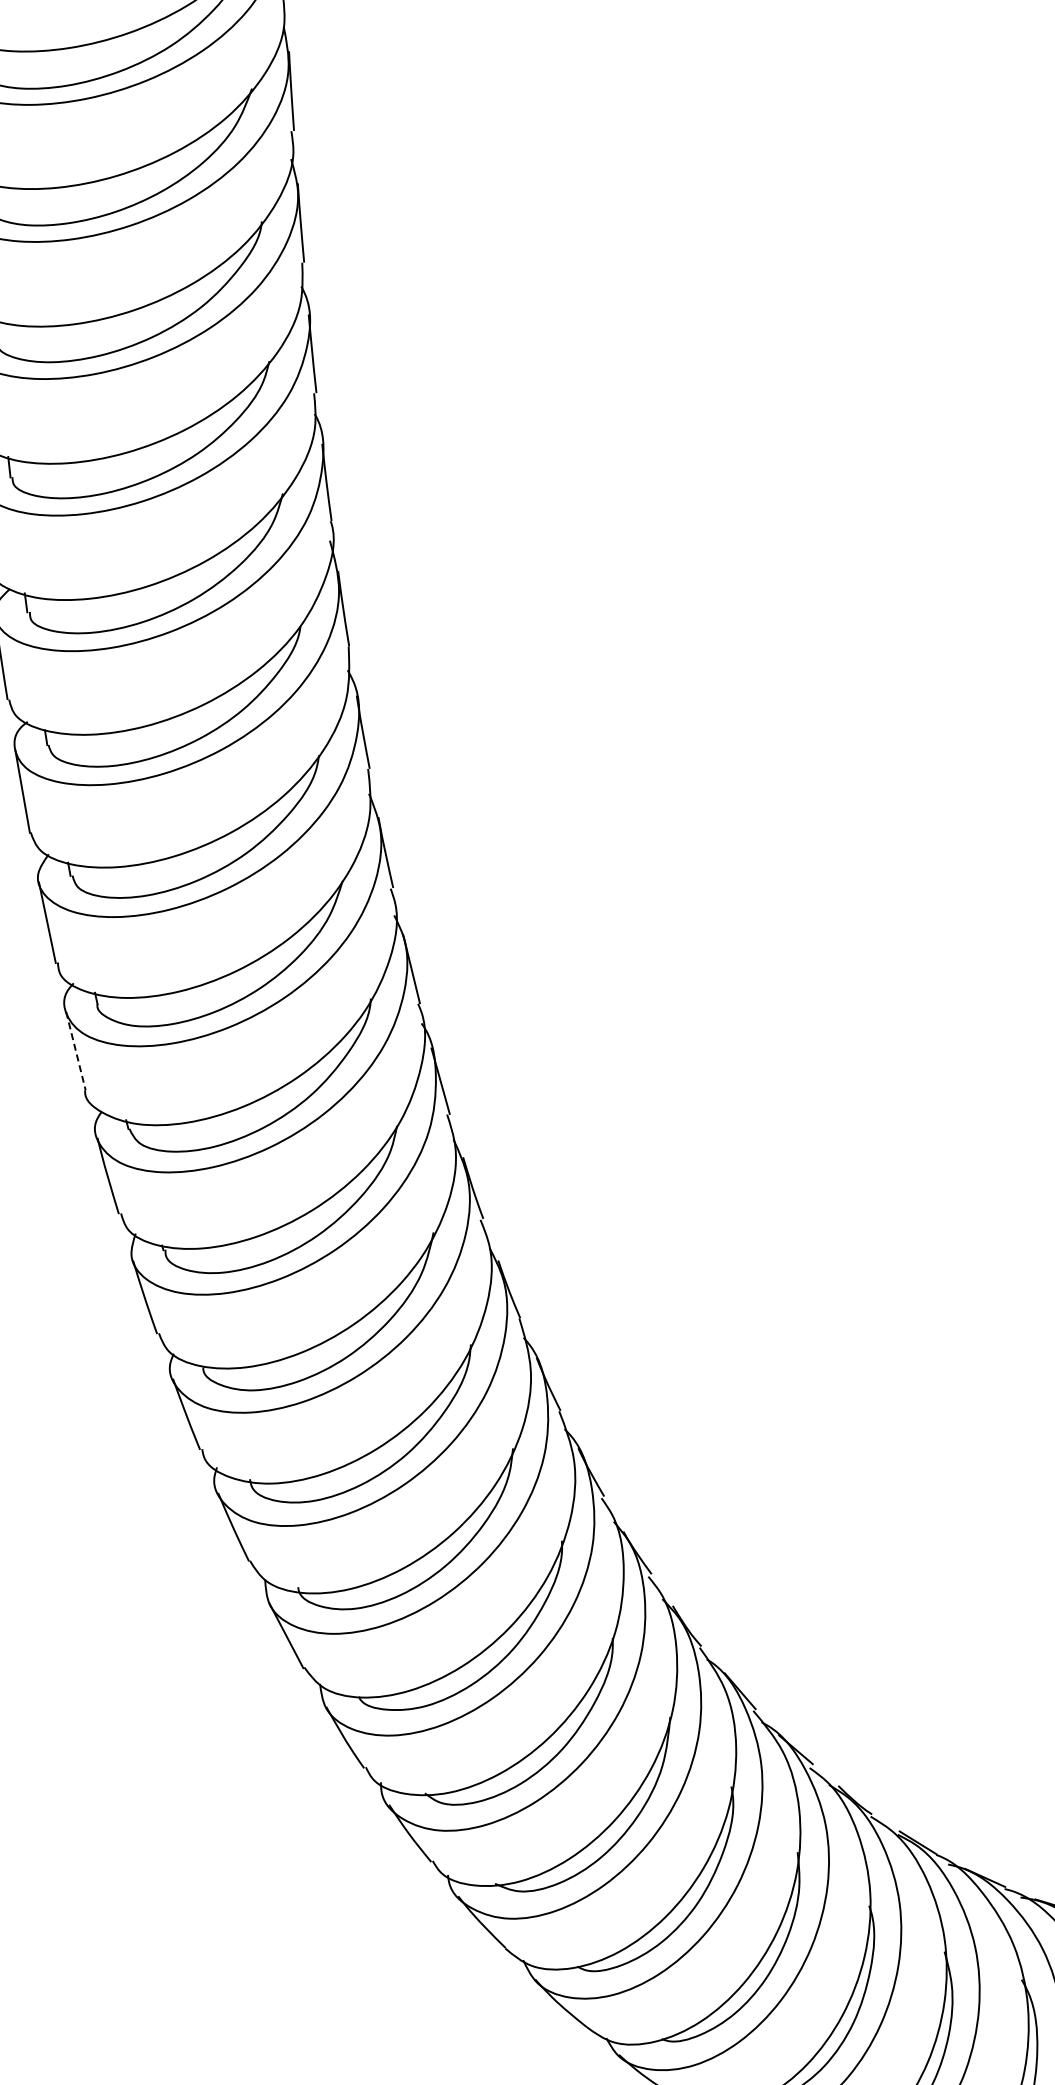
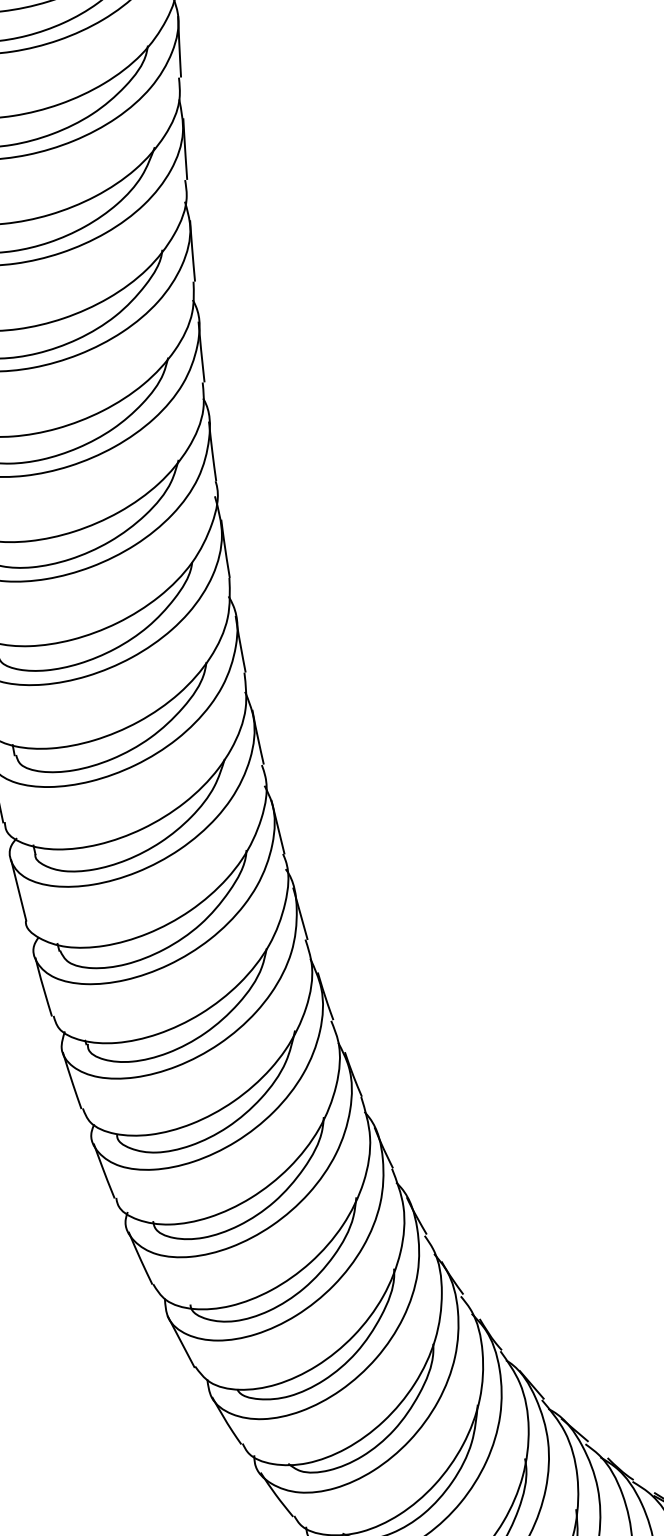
line: (76, 1051) -> (19, 890), dashed -> solid

